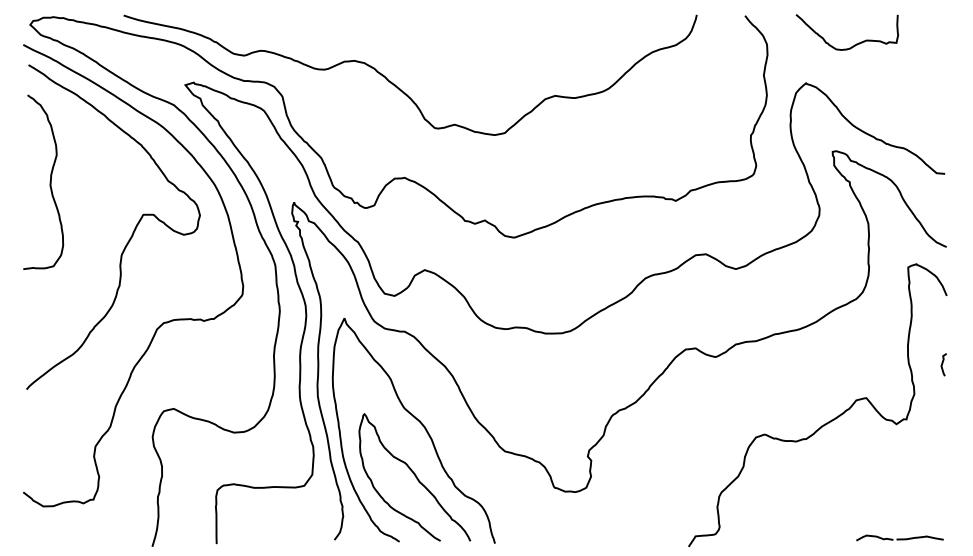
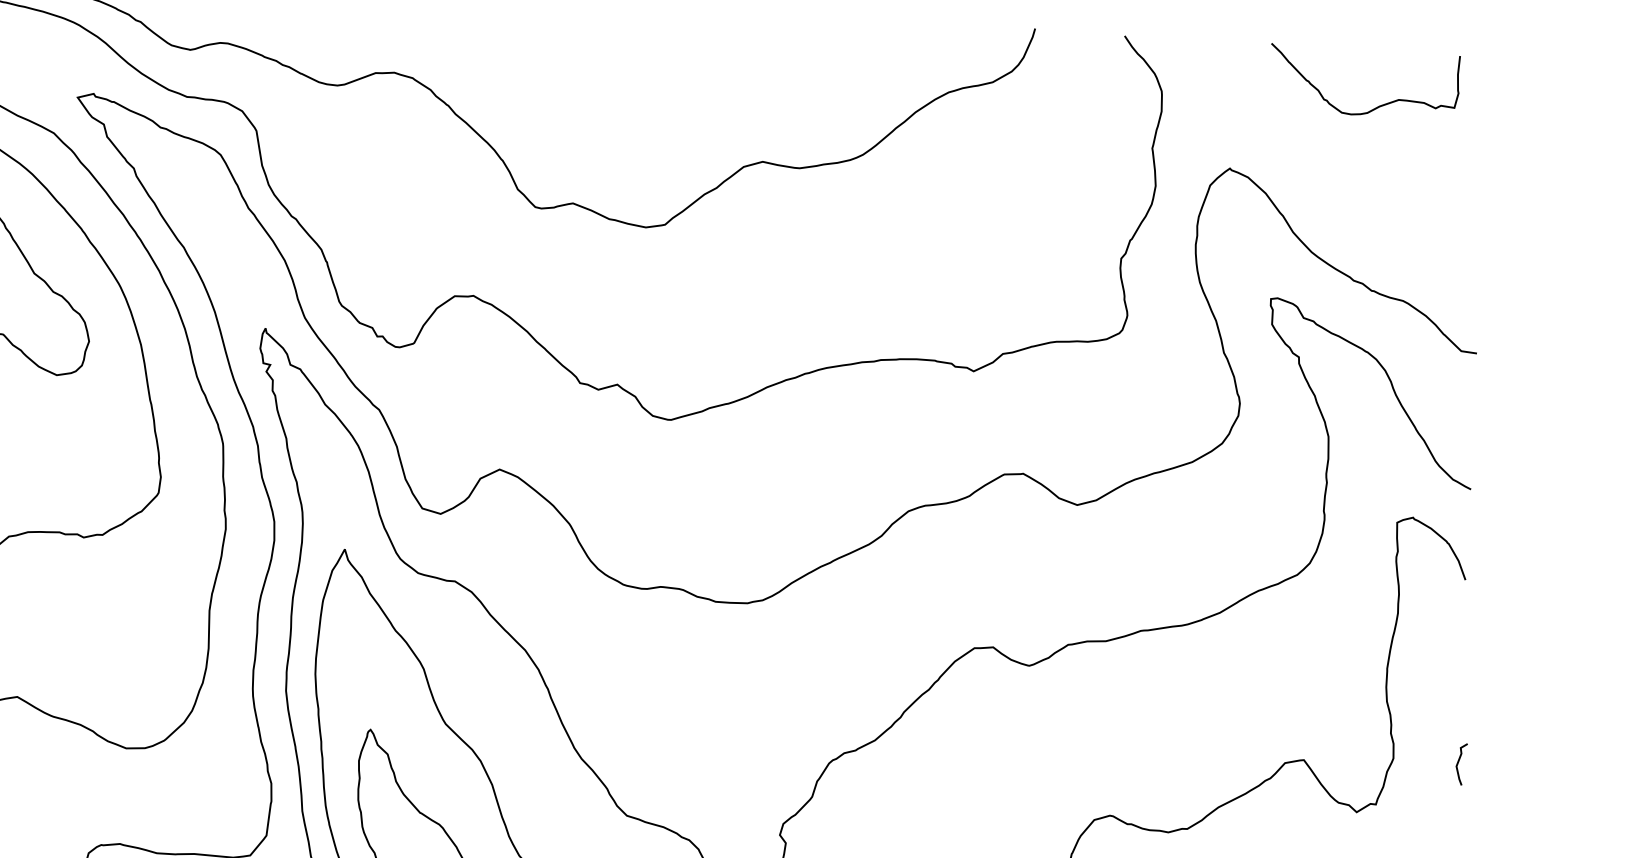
curve: (854, 44) -> (1376, 105), moved
curve: (943, 363) -> (1460, 761), moved

